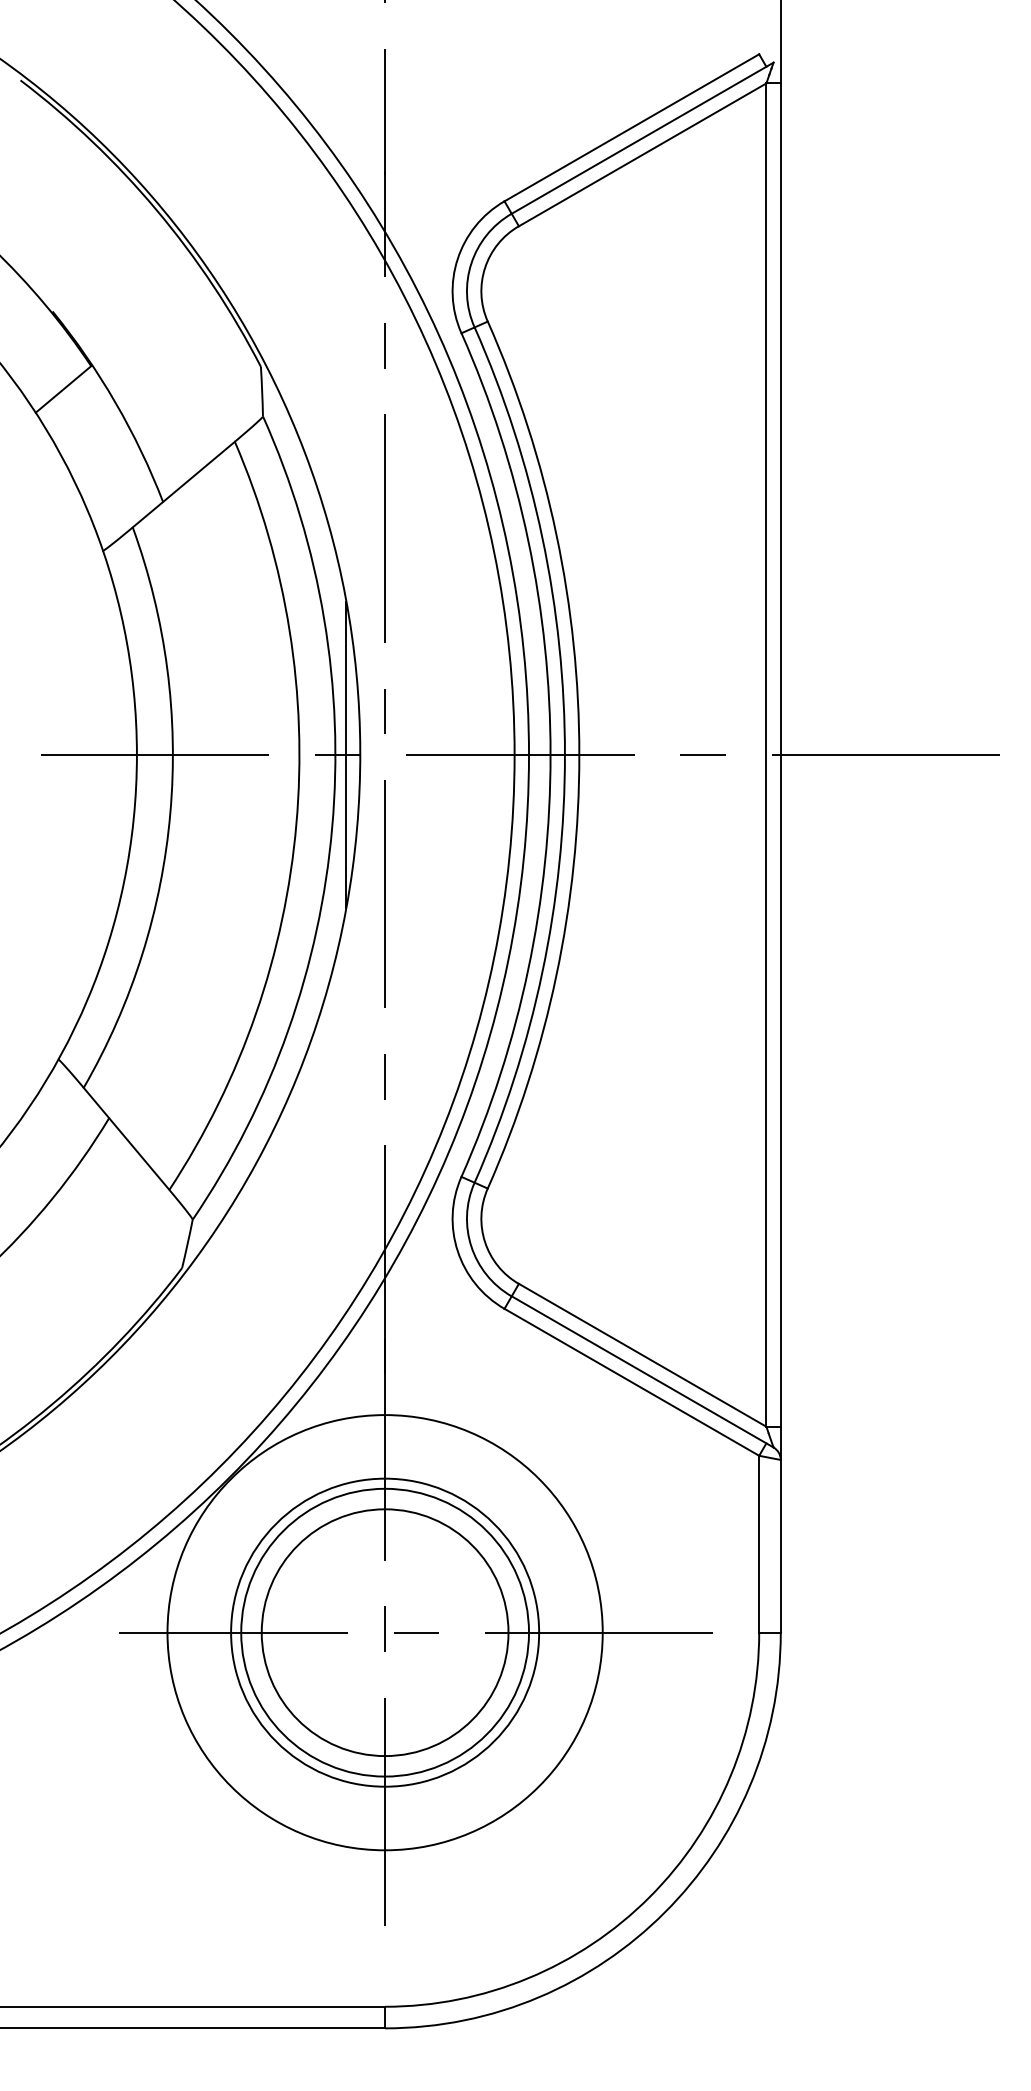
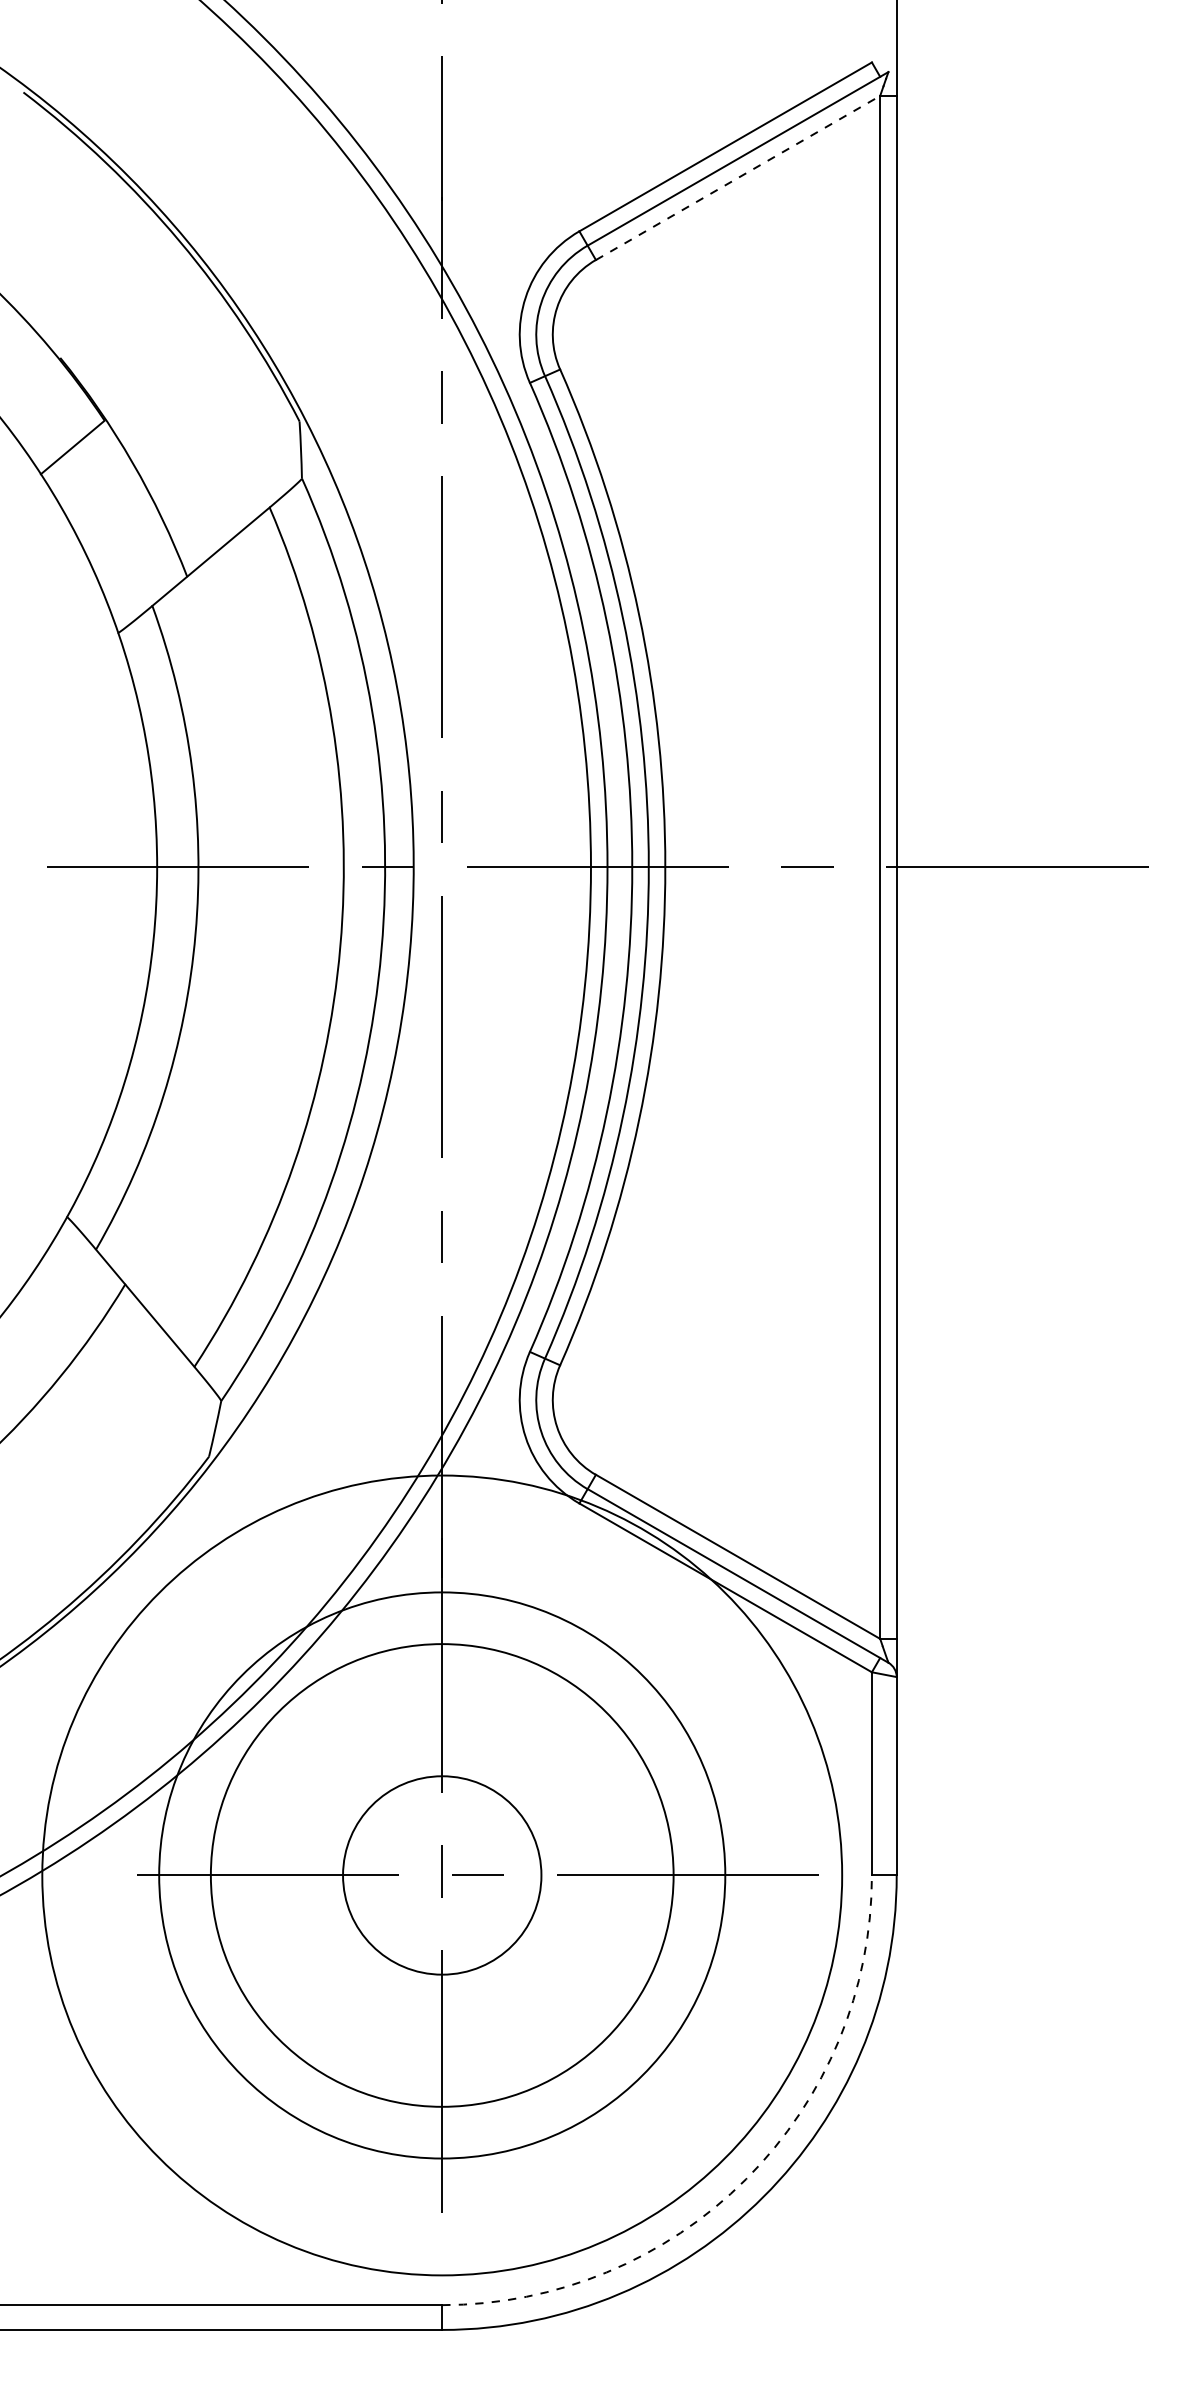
line: (643, 154) -> (738, 177), solid -> dashed
line: (346, 755) -> (397, 867), removed
circle: (384, 1632) -> (441, 1875), size x0.7
circle: (384, 1632) -> (441, 1875), size x1.4
circle: (385, 1632) -> (442, 1875), size x1.6
circle: (385, 1632) -> (442, 1875), size x1.6
arc: (650, 1897) -> (746, 2179), solid -> dashed

